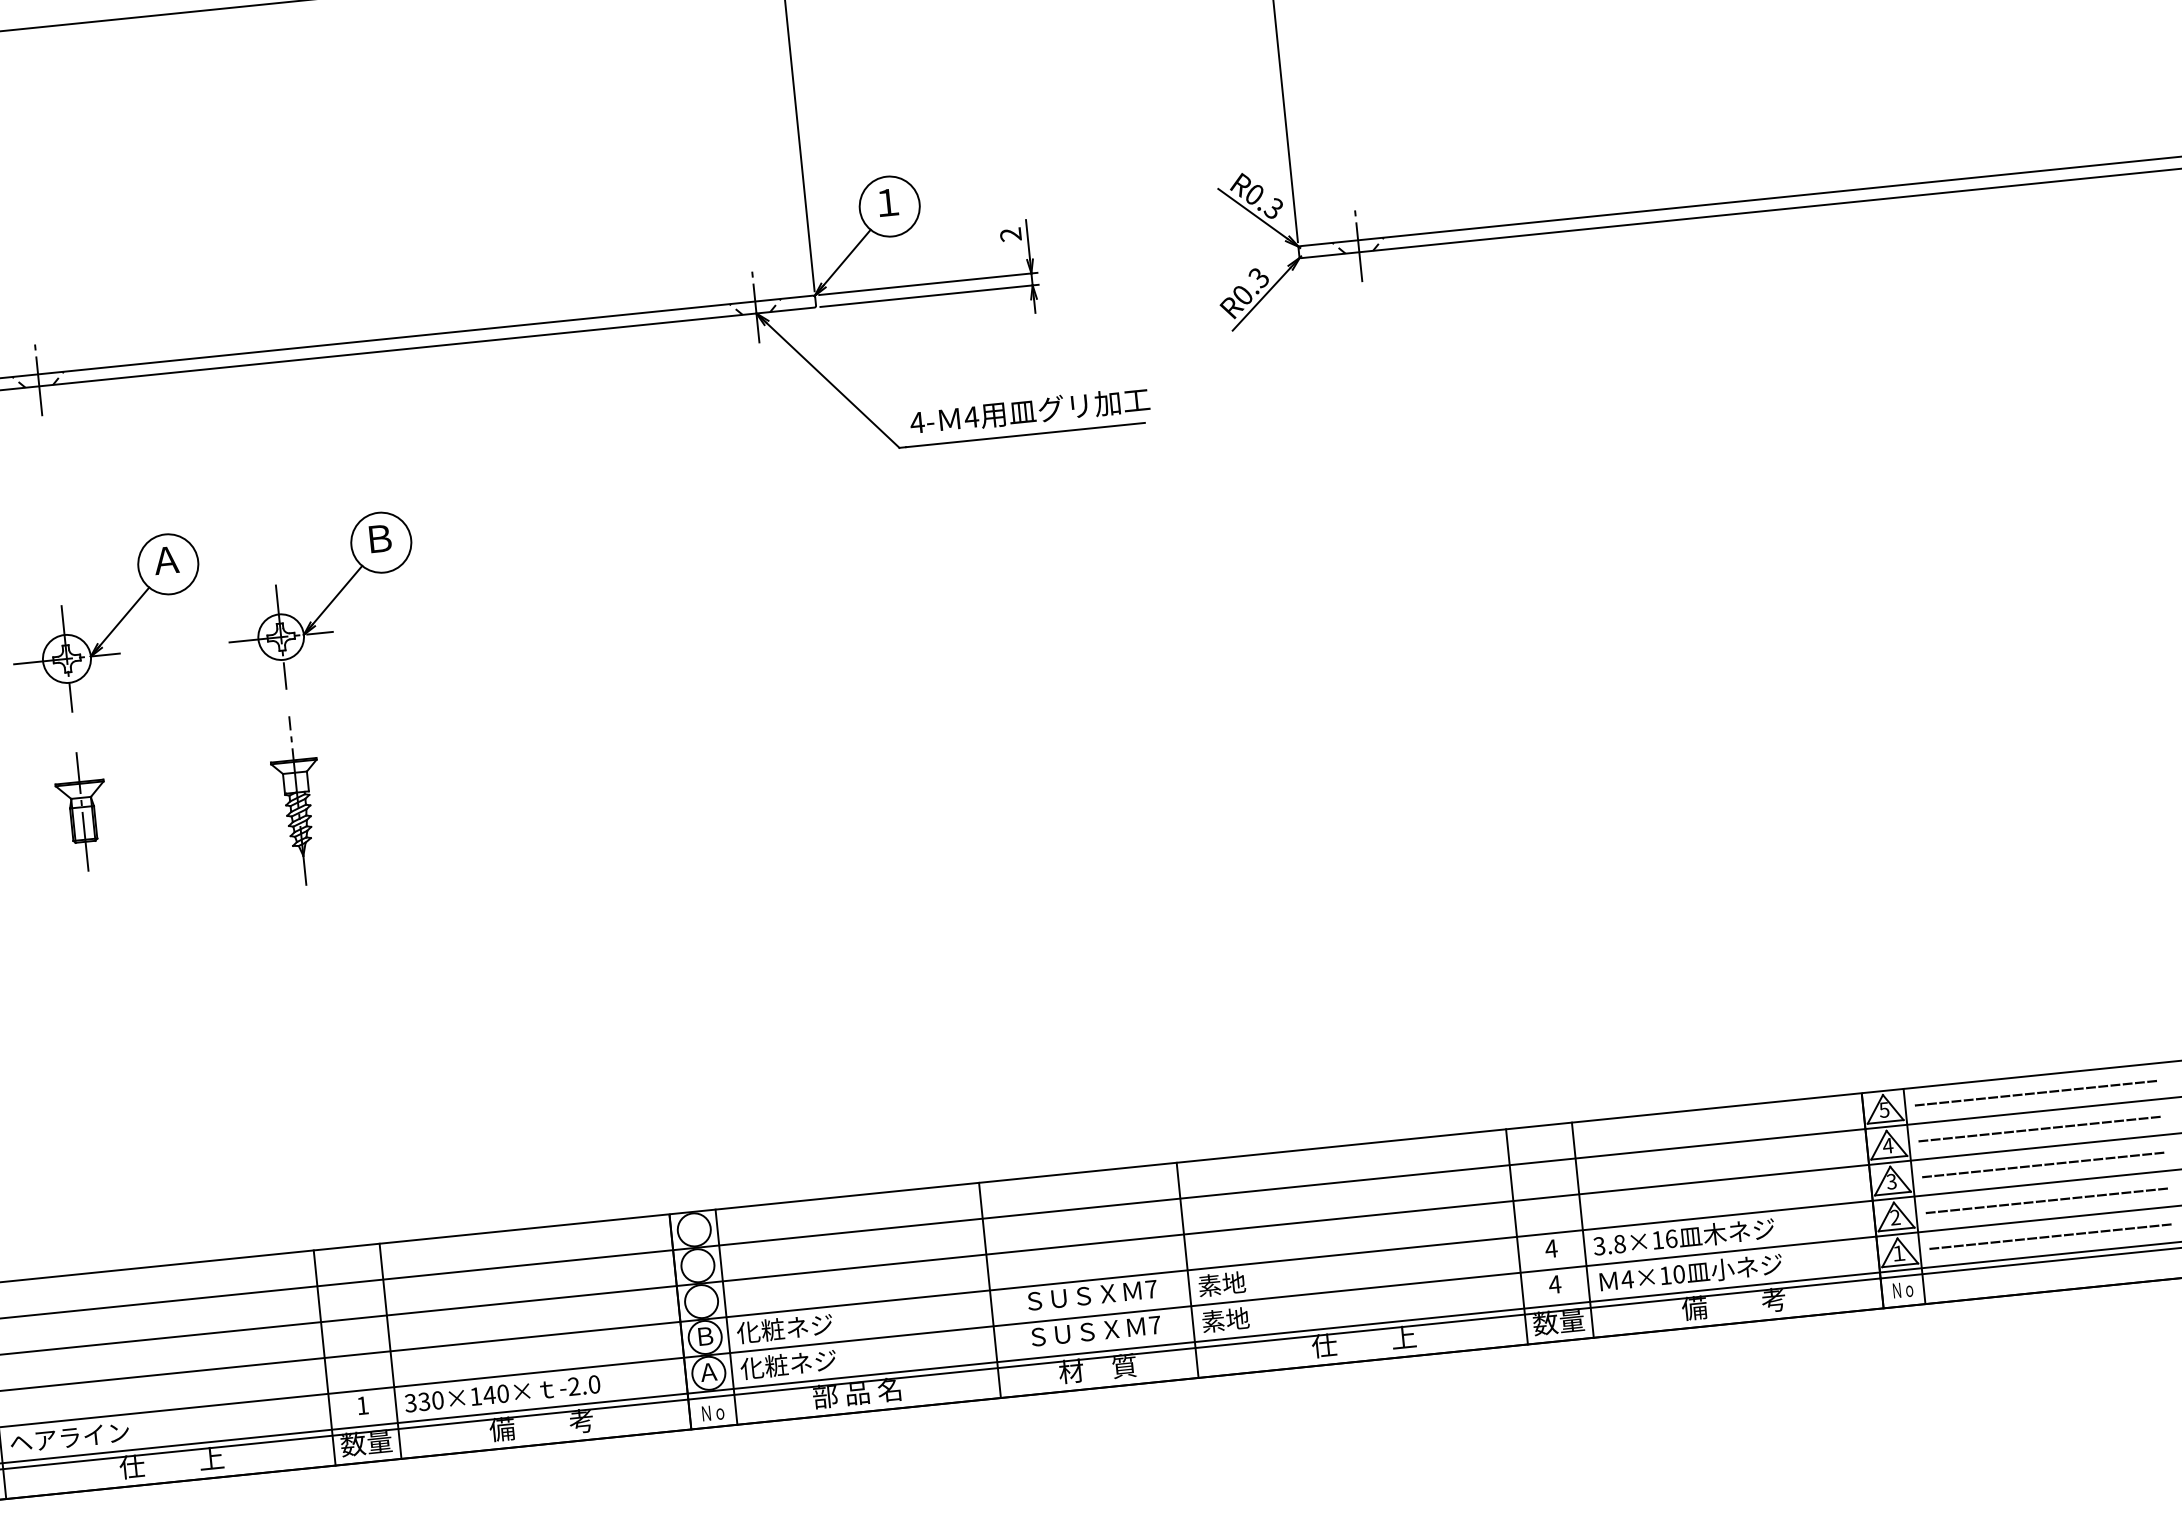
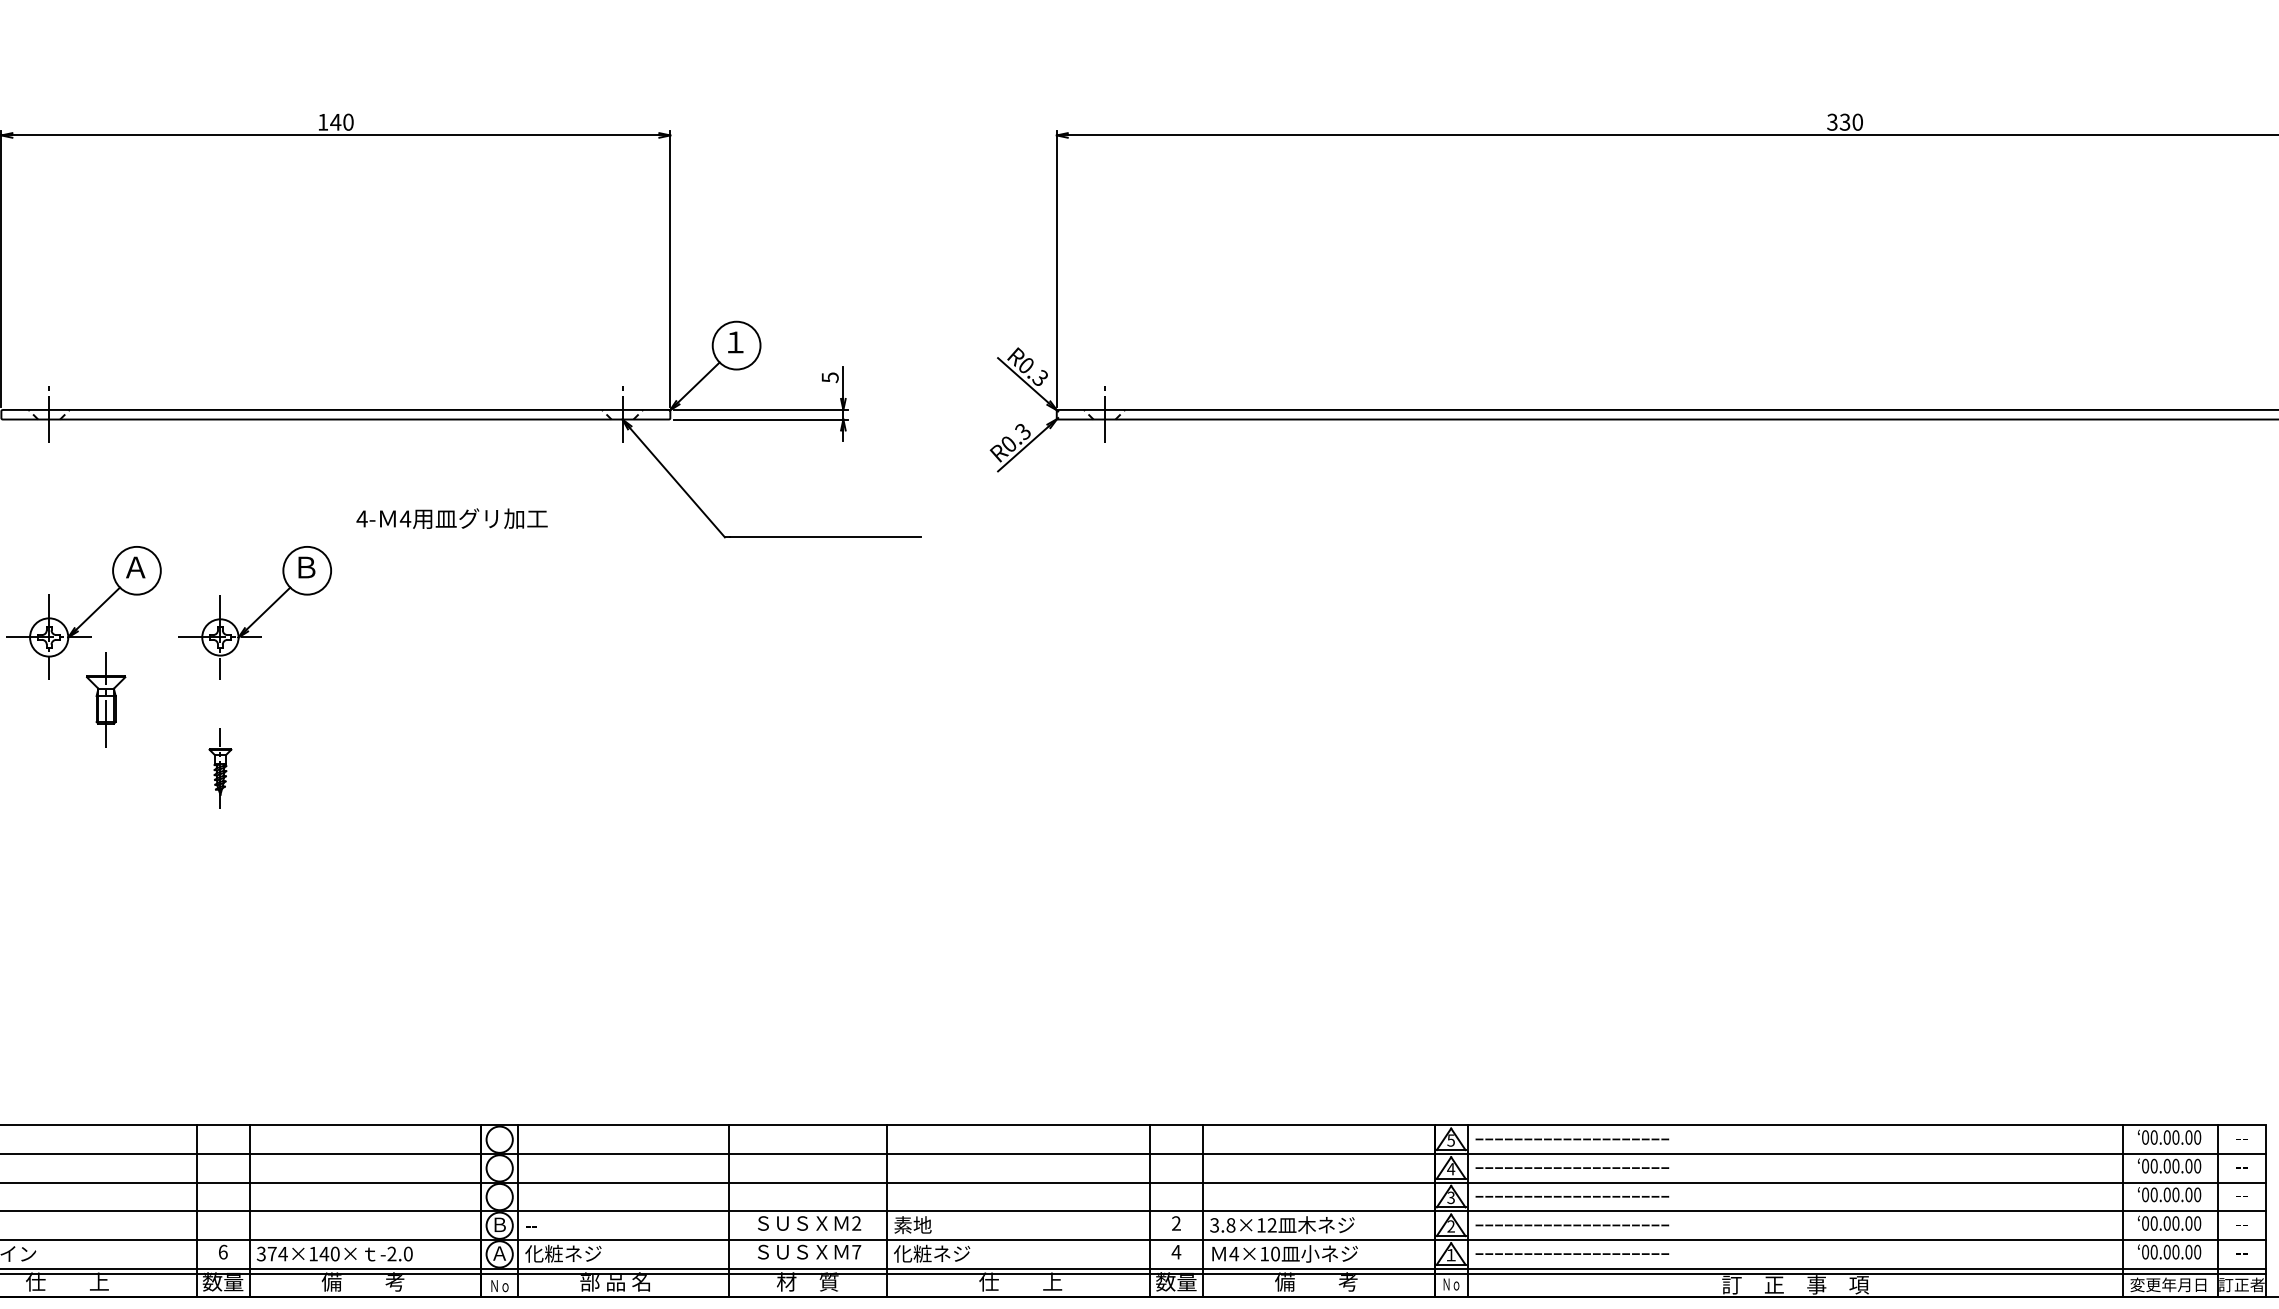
text: (1009, 234) -> (829, 377), 2 -> 5
text: (1029, 410) -> (451, 518), moved
part: (297, 801) -> (220, 768), size x0.6
part: (82, 811) -> (106, 699), moved
text: (1670, 1239) -> (1271, 1225), 3.8×16 -> 3.8×12
text: (1551, 1248) -> (1176, 1223), 4 -> 2
text: (1151, 1289) -> (856, 1223), 7 -> 2
text: (1250, 1317) -> (932, 1253), 素地 -> 化粧ネジ
text: (784, 1329) -> (563, 1225), 化粧ネジ -> --
text: (430, 1400) -> (277, 1253), 330×140× -> 374×140×
text: (363, 1404) -> (223, 1251), 1 -> 6

